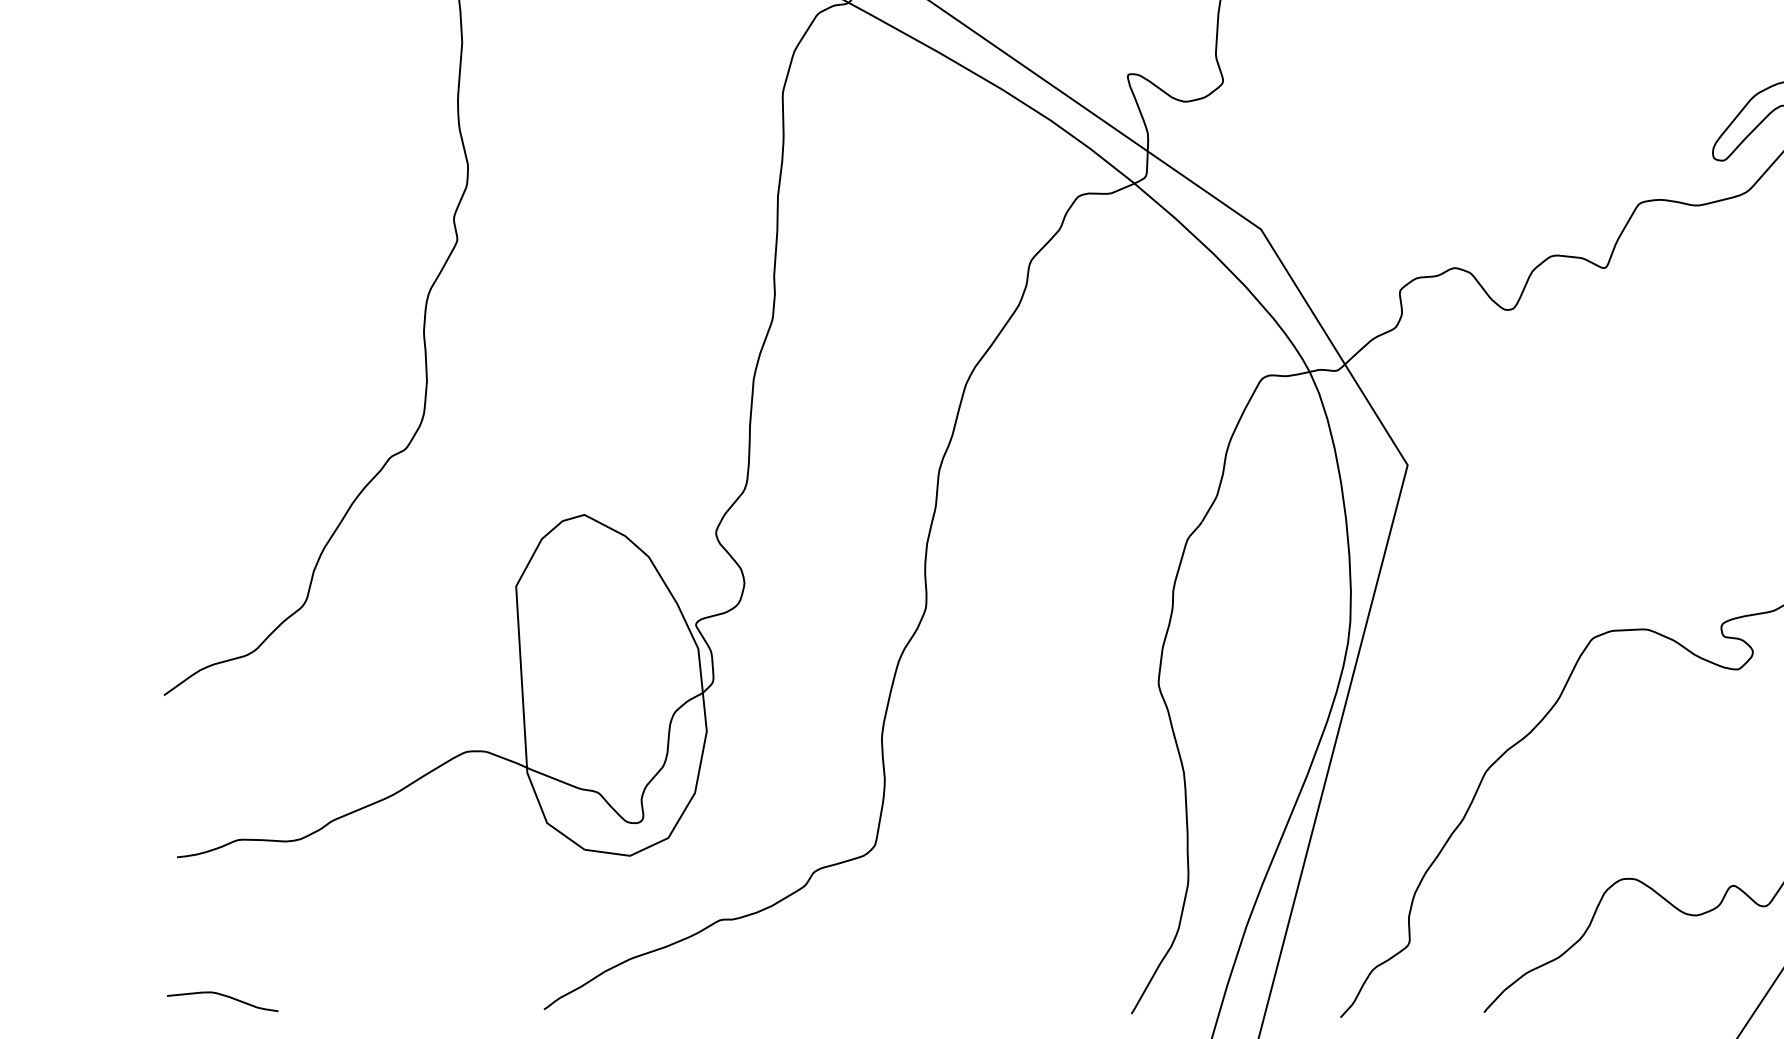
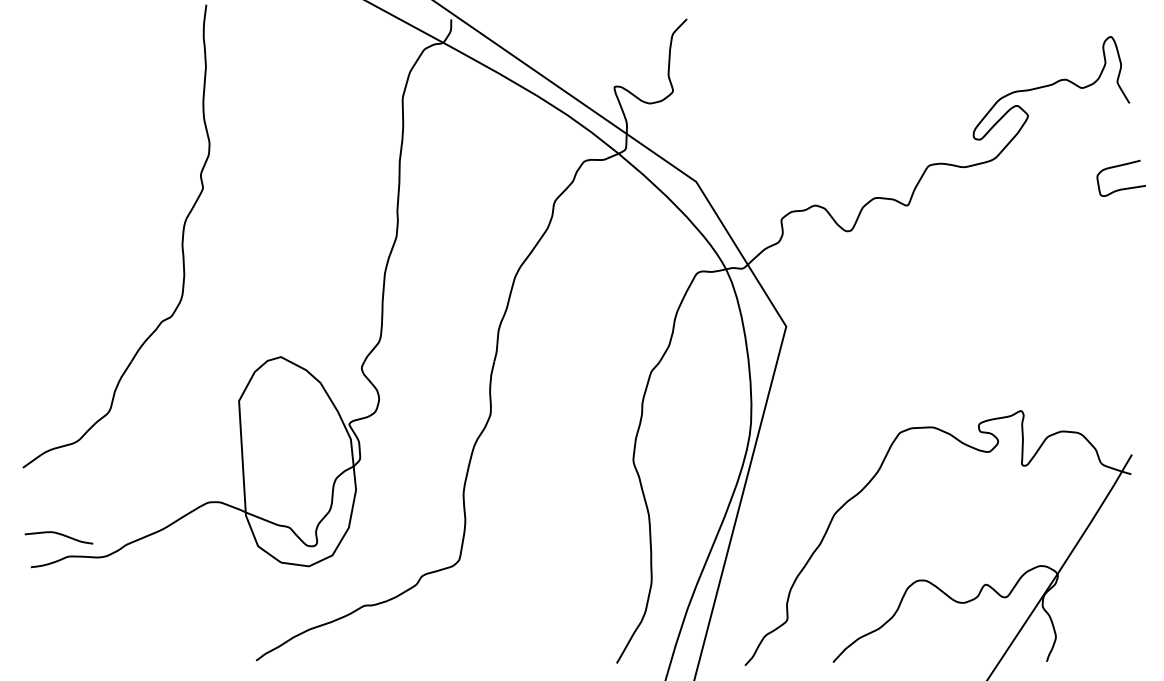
curve: (225, 997) -> (60, 535), moved

